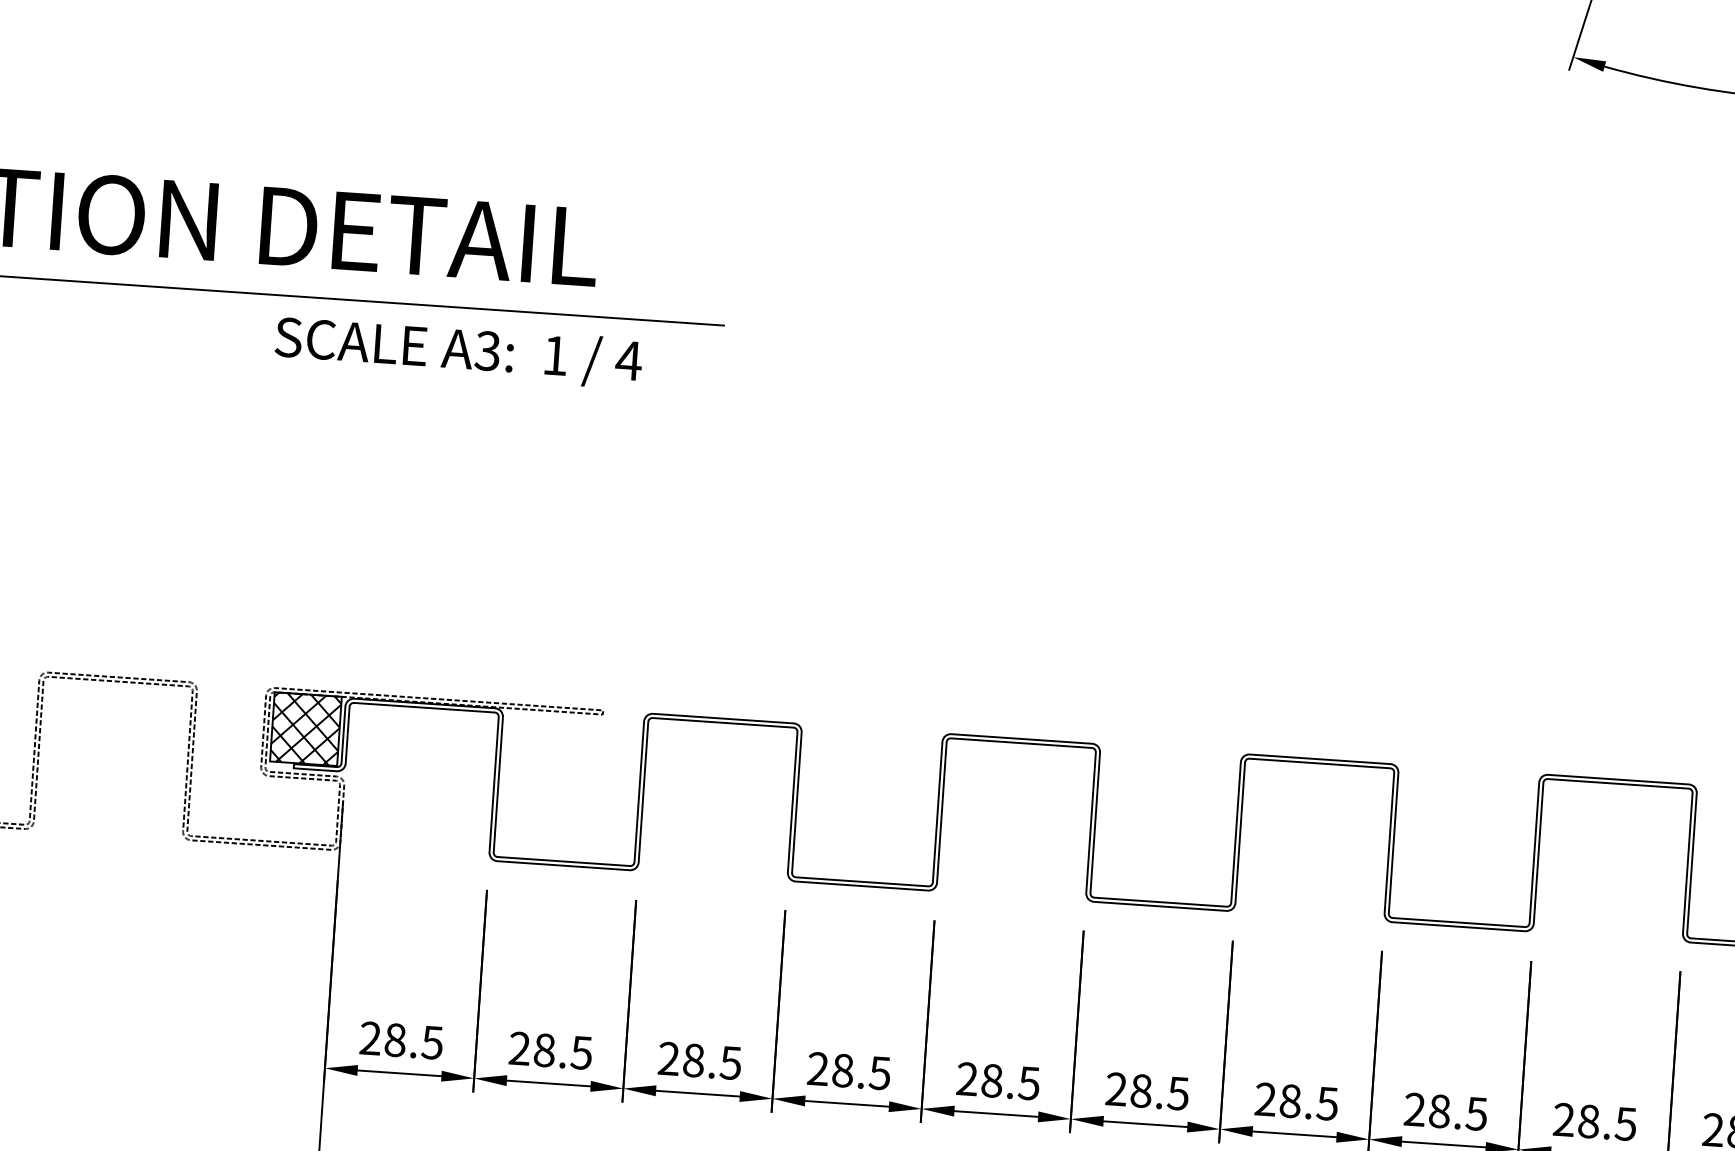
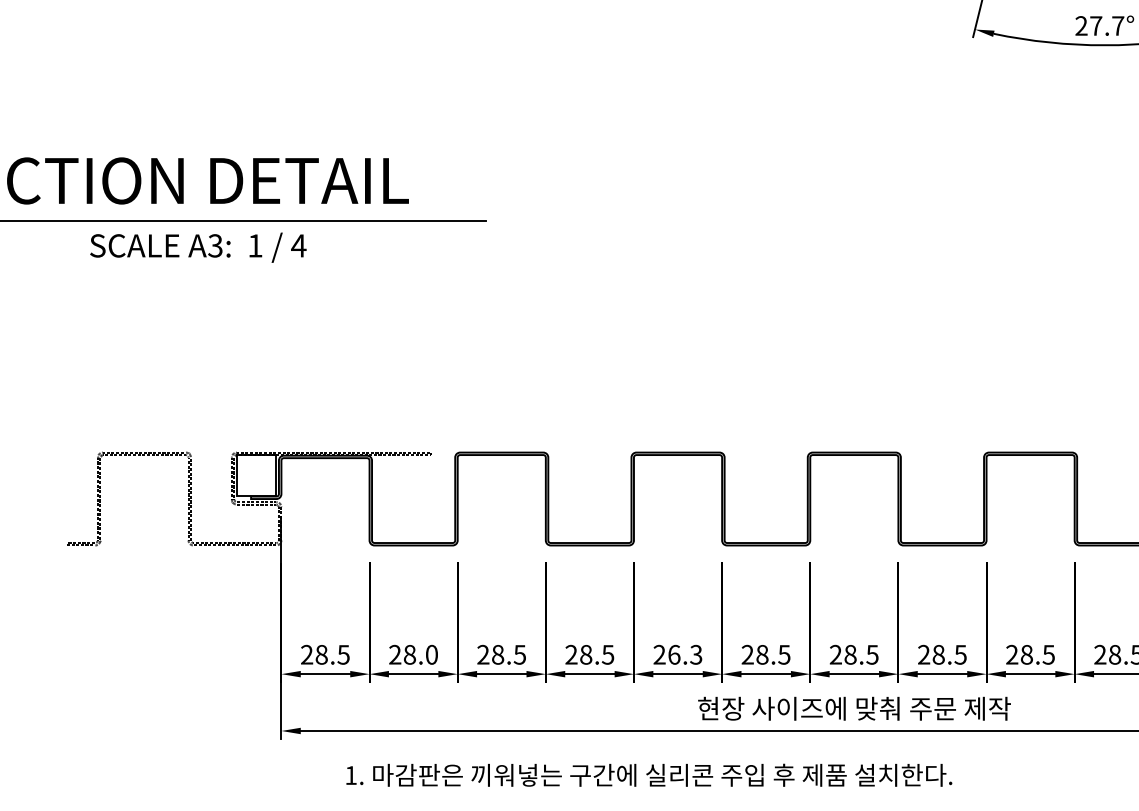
text: (458, 351) -> (198, 247), moved
hatch: (305, 729) -> (256, 475), removed
text: (581, 1052) -> (431, 654), 28.5 -> 28.0
text: (1011, 1081) -> (685, 654), 28.5 -> 26.3

